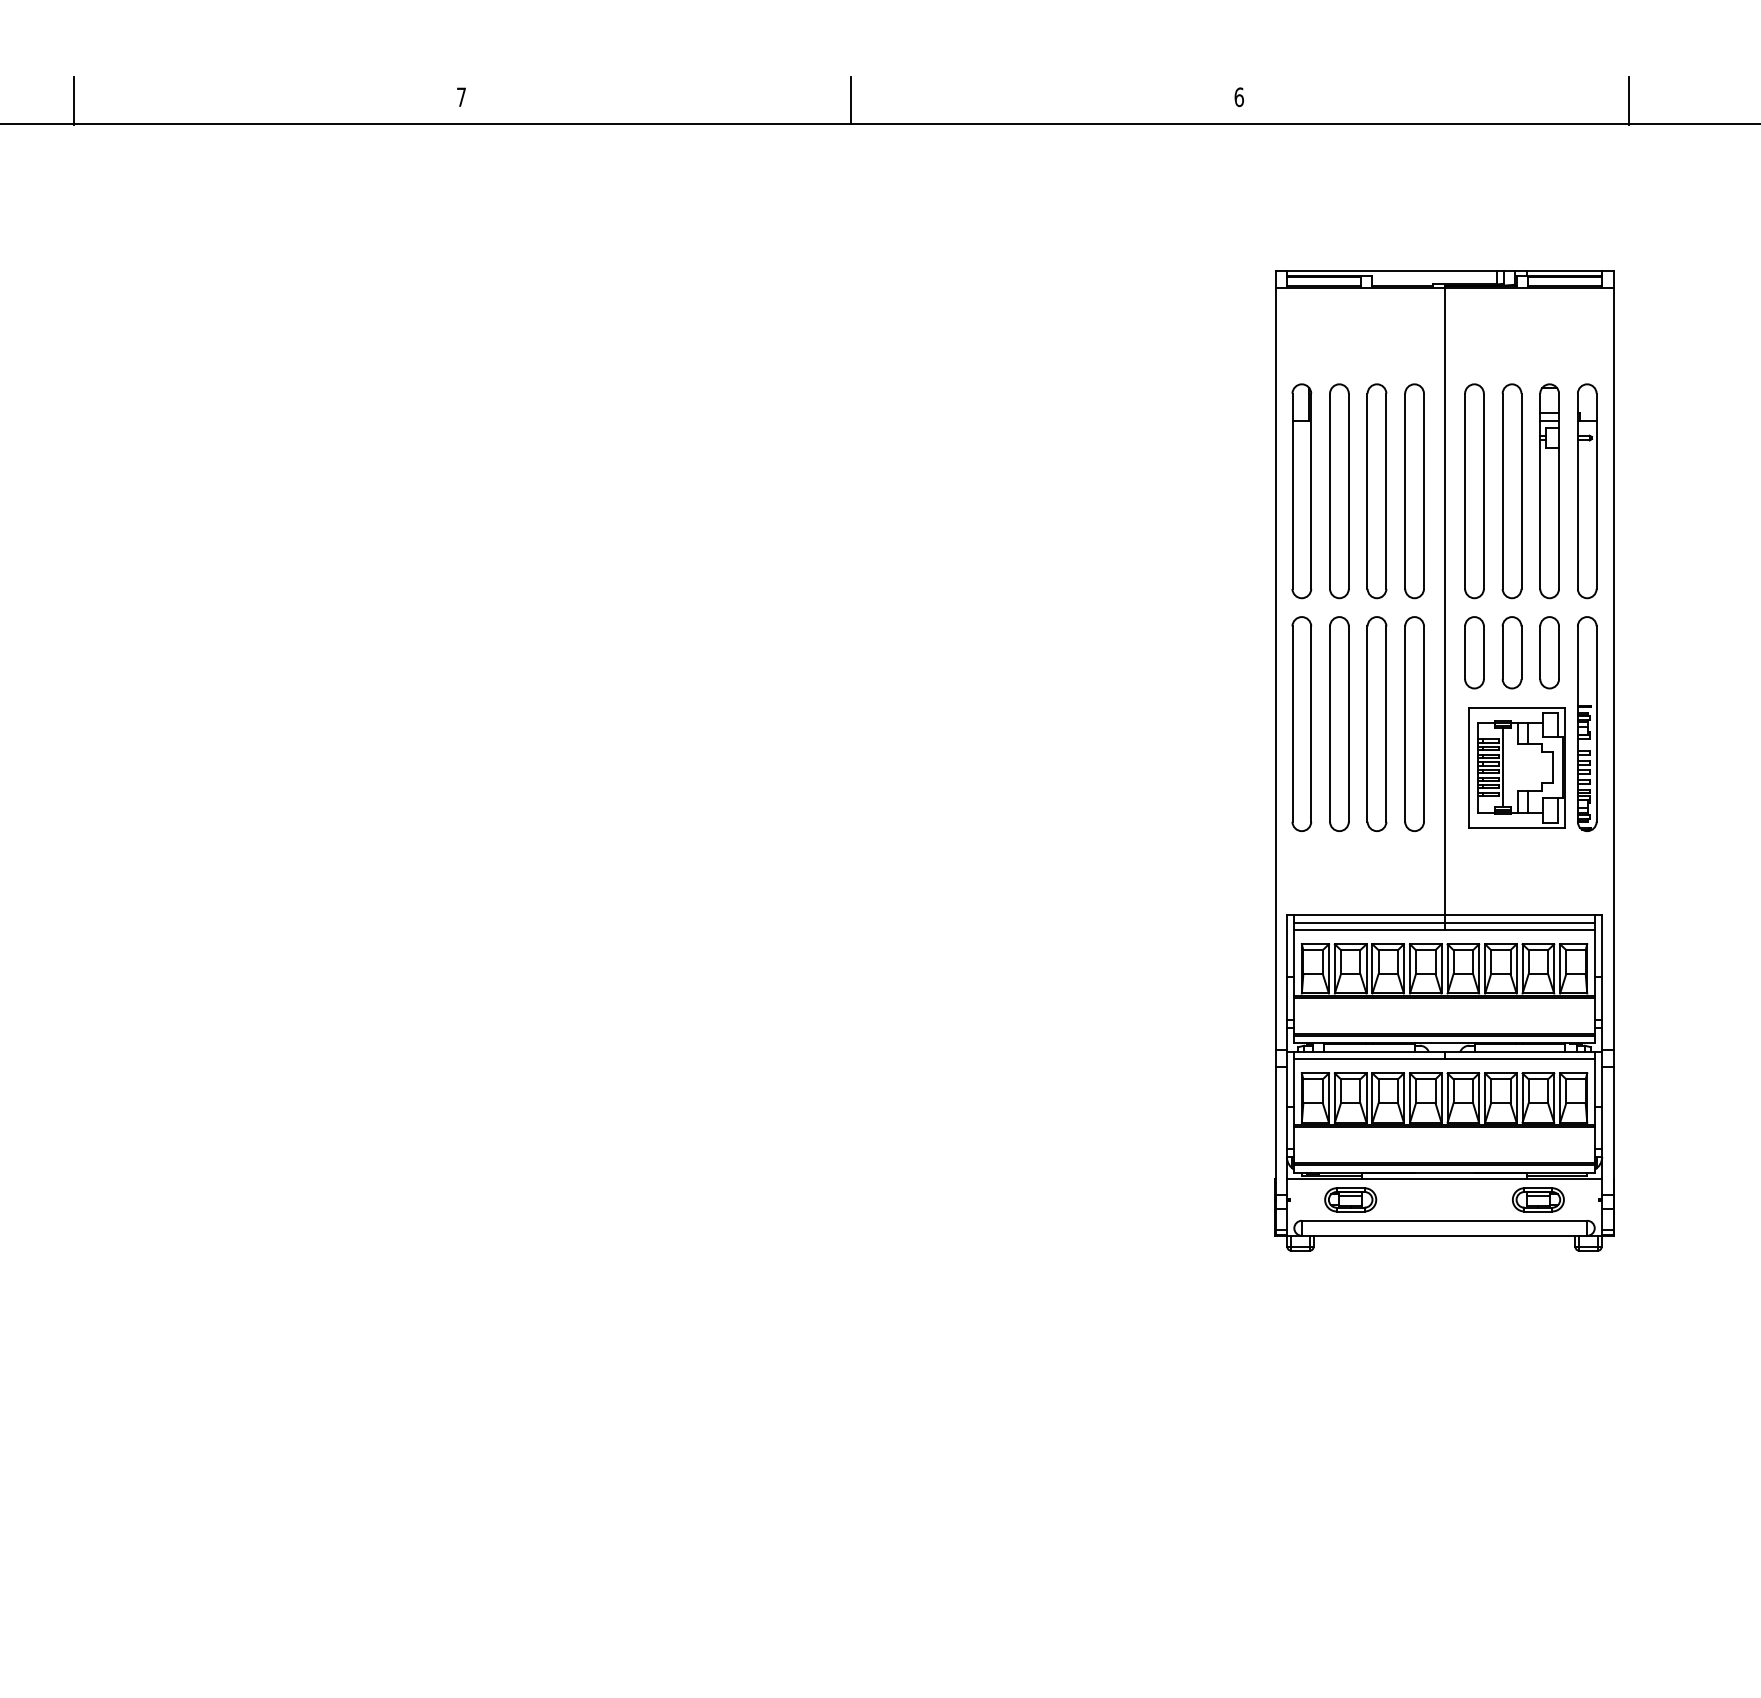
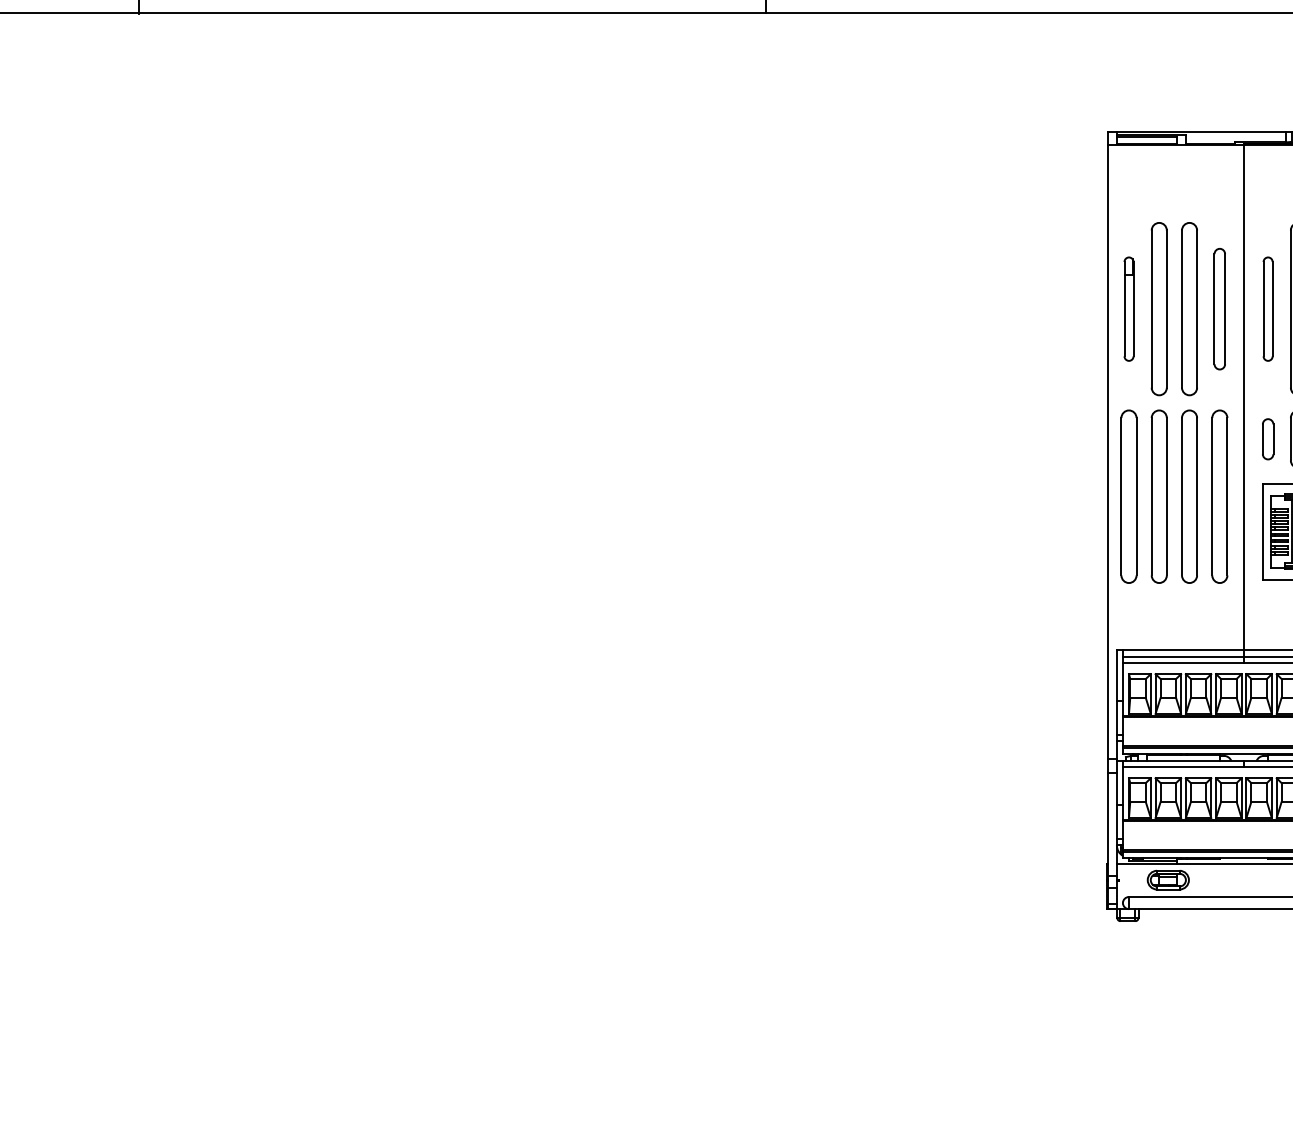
part: (1301, 491) -> (1128, 309), size x0.6
part: (1414, 491) -> (1219, 309), size x0.7
part: (1474, 491) -> (1268, 309), size x0.6
part: (1474, 652) -> (1268, 439), size x0.7

